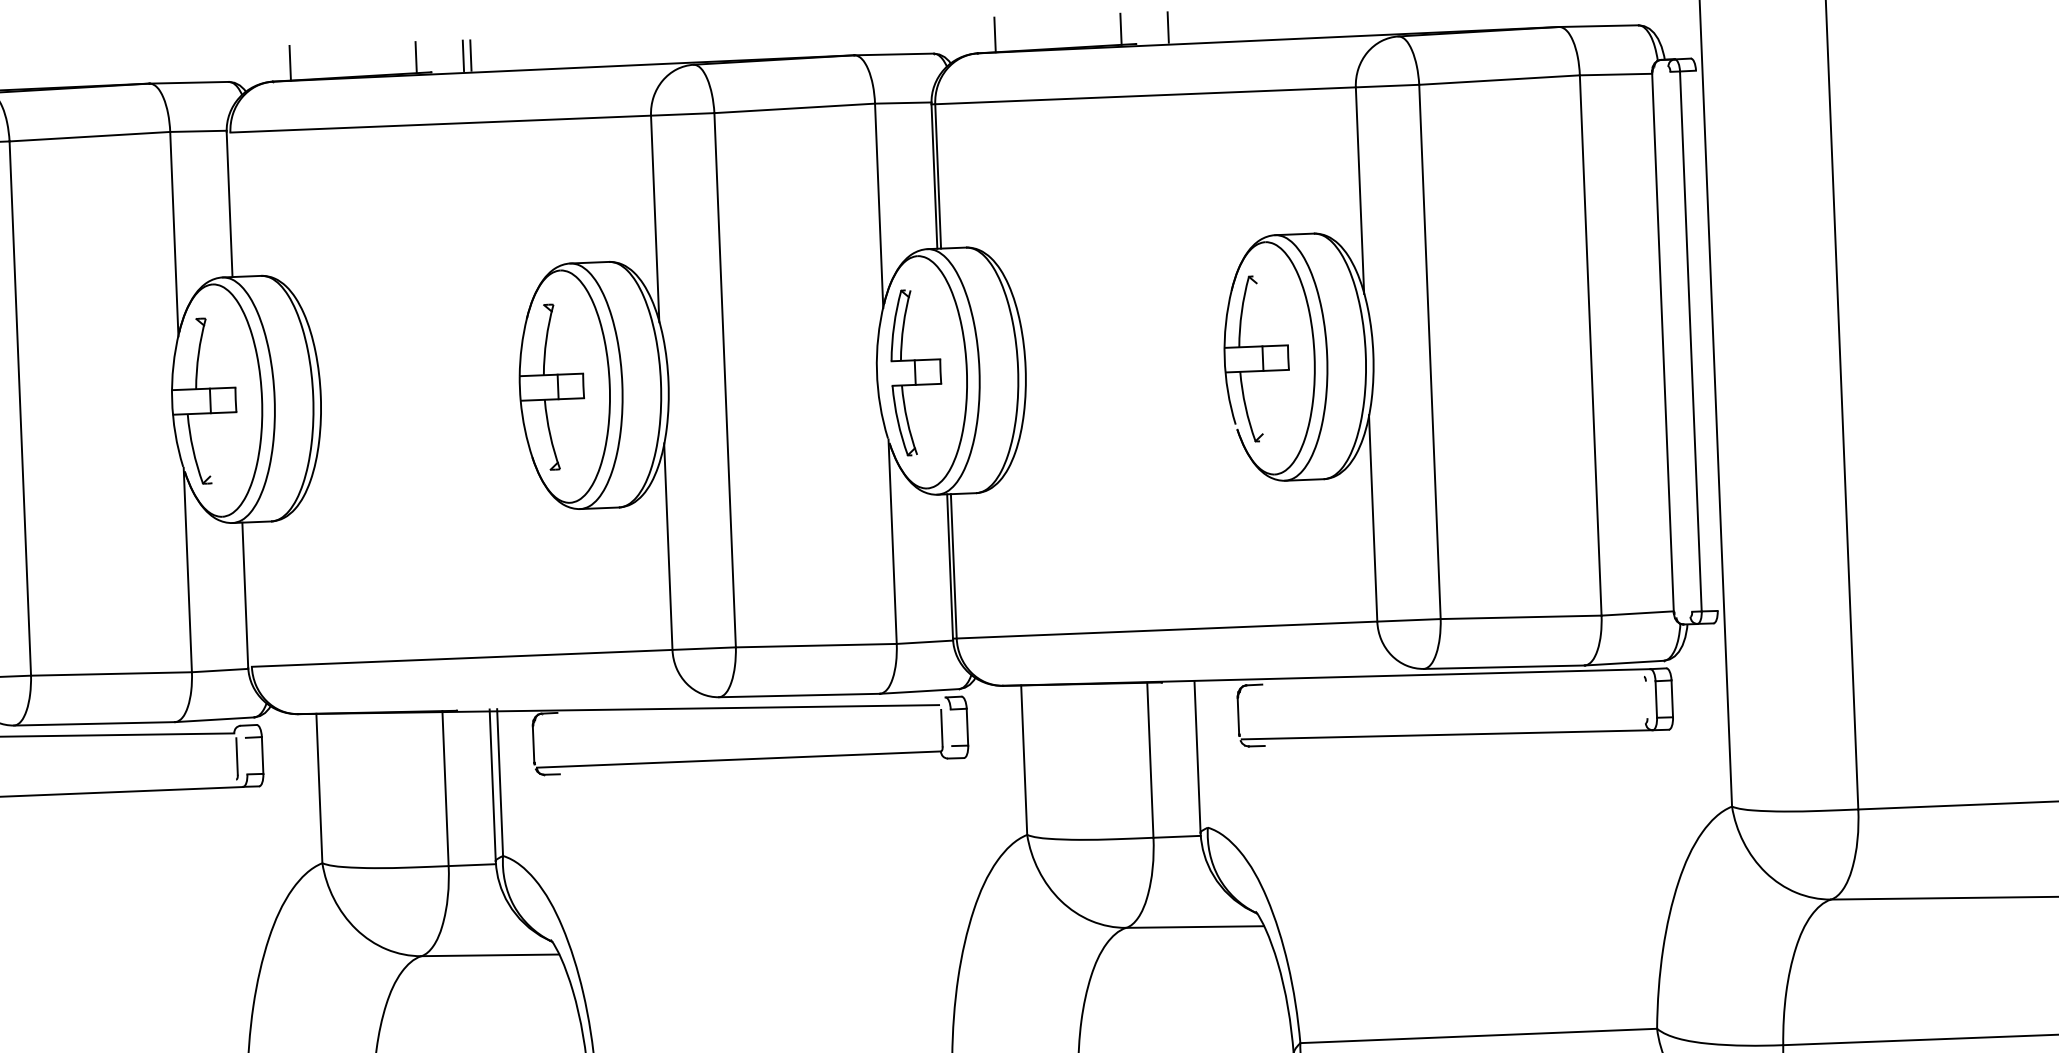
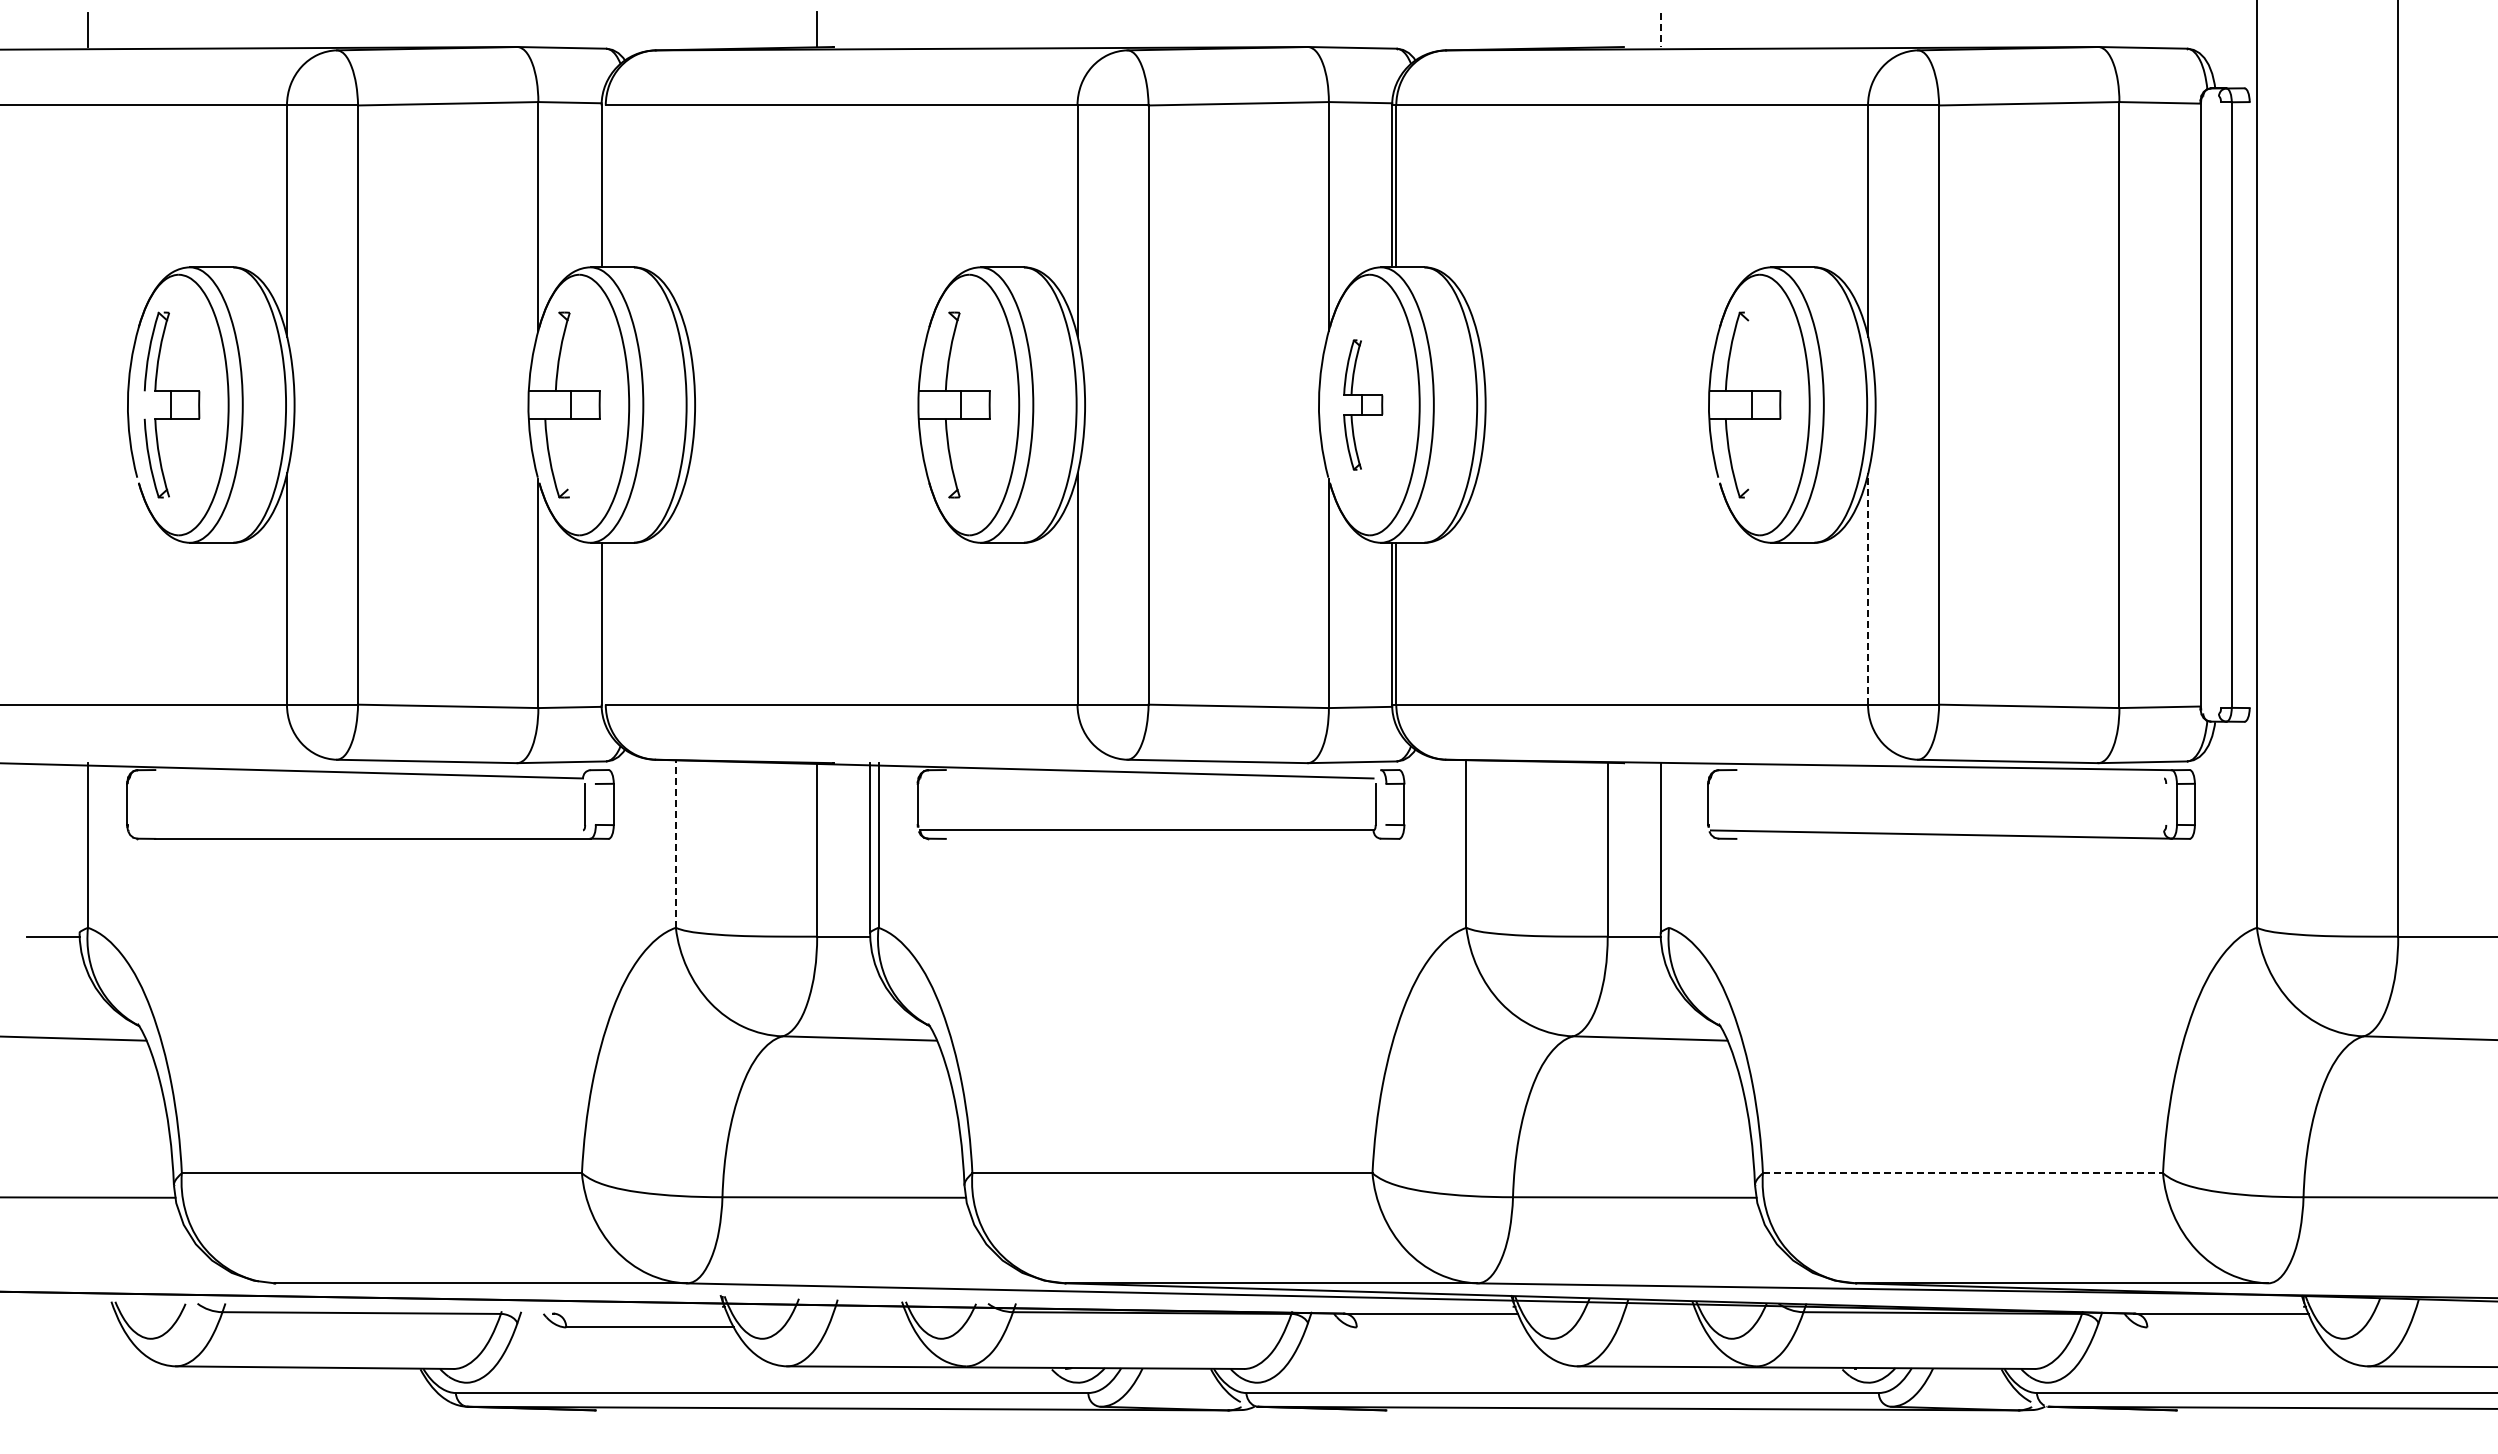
line: (1168, 27) -> (1660, 30), solid -> dashed
line: (1120, 28) -> (1607, 29), removed
line: (995, 34) -> (1466, 30), removed
line: (463, 55) -> (870, 29), removed
line: (470, 55) -> (878, 30), removed
line: (289, 63) -> (675, 30), removed
part: (916, 372) -> (1363, 404), size x0.7
line: (1373, 518) -> (1868, 588), solid -> dashed
line: (319, 788) -> (675, 843), solid -> dashed
line: (1479, 1036) -> (1963, 1173), solid -> dashed

